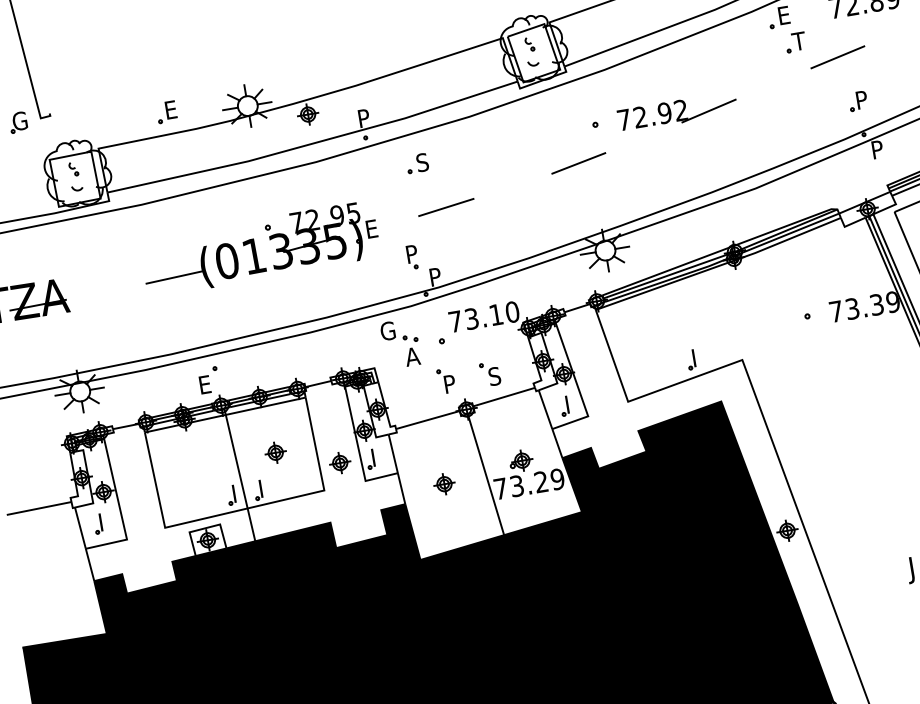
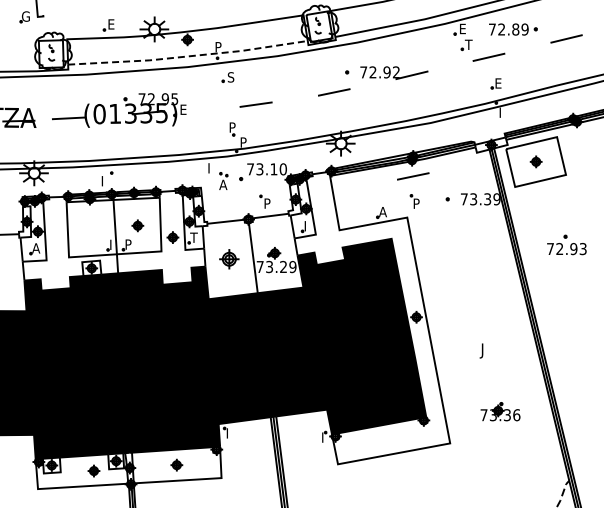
text: (862, 100) -> (498, 83), P -> E
line: (316, 143) -> (189, 56), solid -> dashed
text: (878, 145) -> (503, 110), P -> I
part: (416, 163) -> (227, 77), moved
part: (260, 248) -> (119, 110), moved
line: (741, 286) -> (413, 176), added
text: (387, 331) -> (211, 168), G -> I
text: (697, 358) -> (382, 212), I -> A
text: (494, 376) -> (267, 203), S -> P
part: (445, 380) -> (414, 201), moved
text: (206, 385) -> (105, 181), E -> I
text: (376, 456) -> (193, 237), I -> T
part: (443, 483) -> (228, 258), size x1.6
text: (266, 484) -> (129, 242), I -> P
text: (105, 521) -> (36, 248), I -> A

